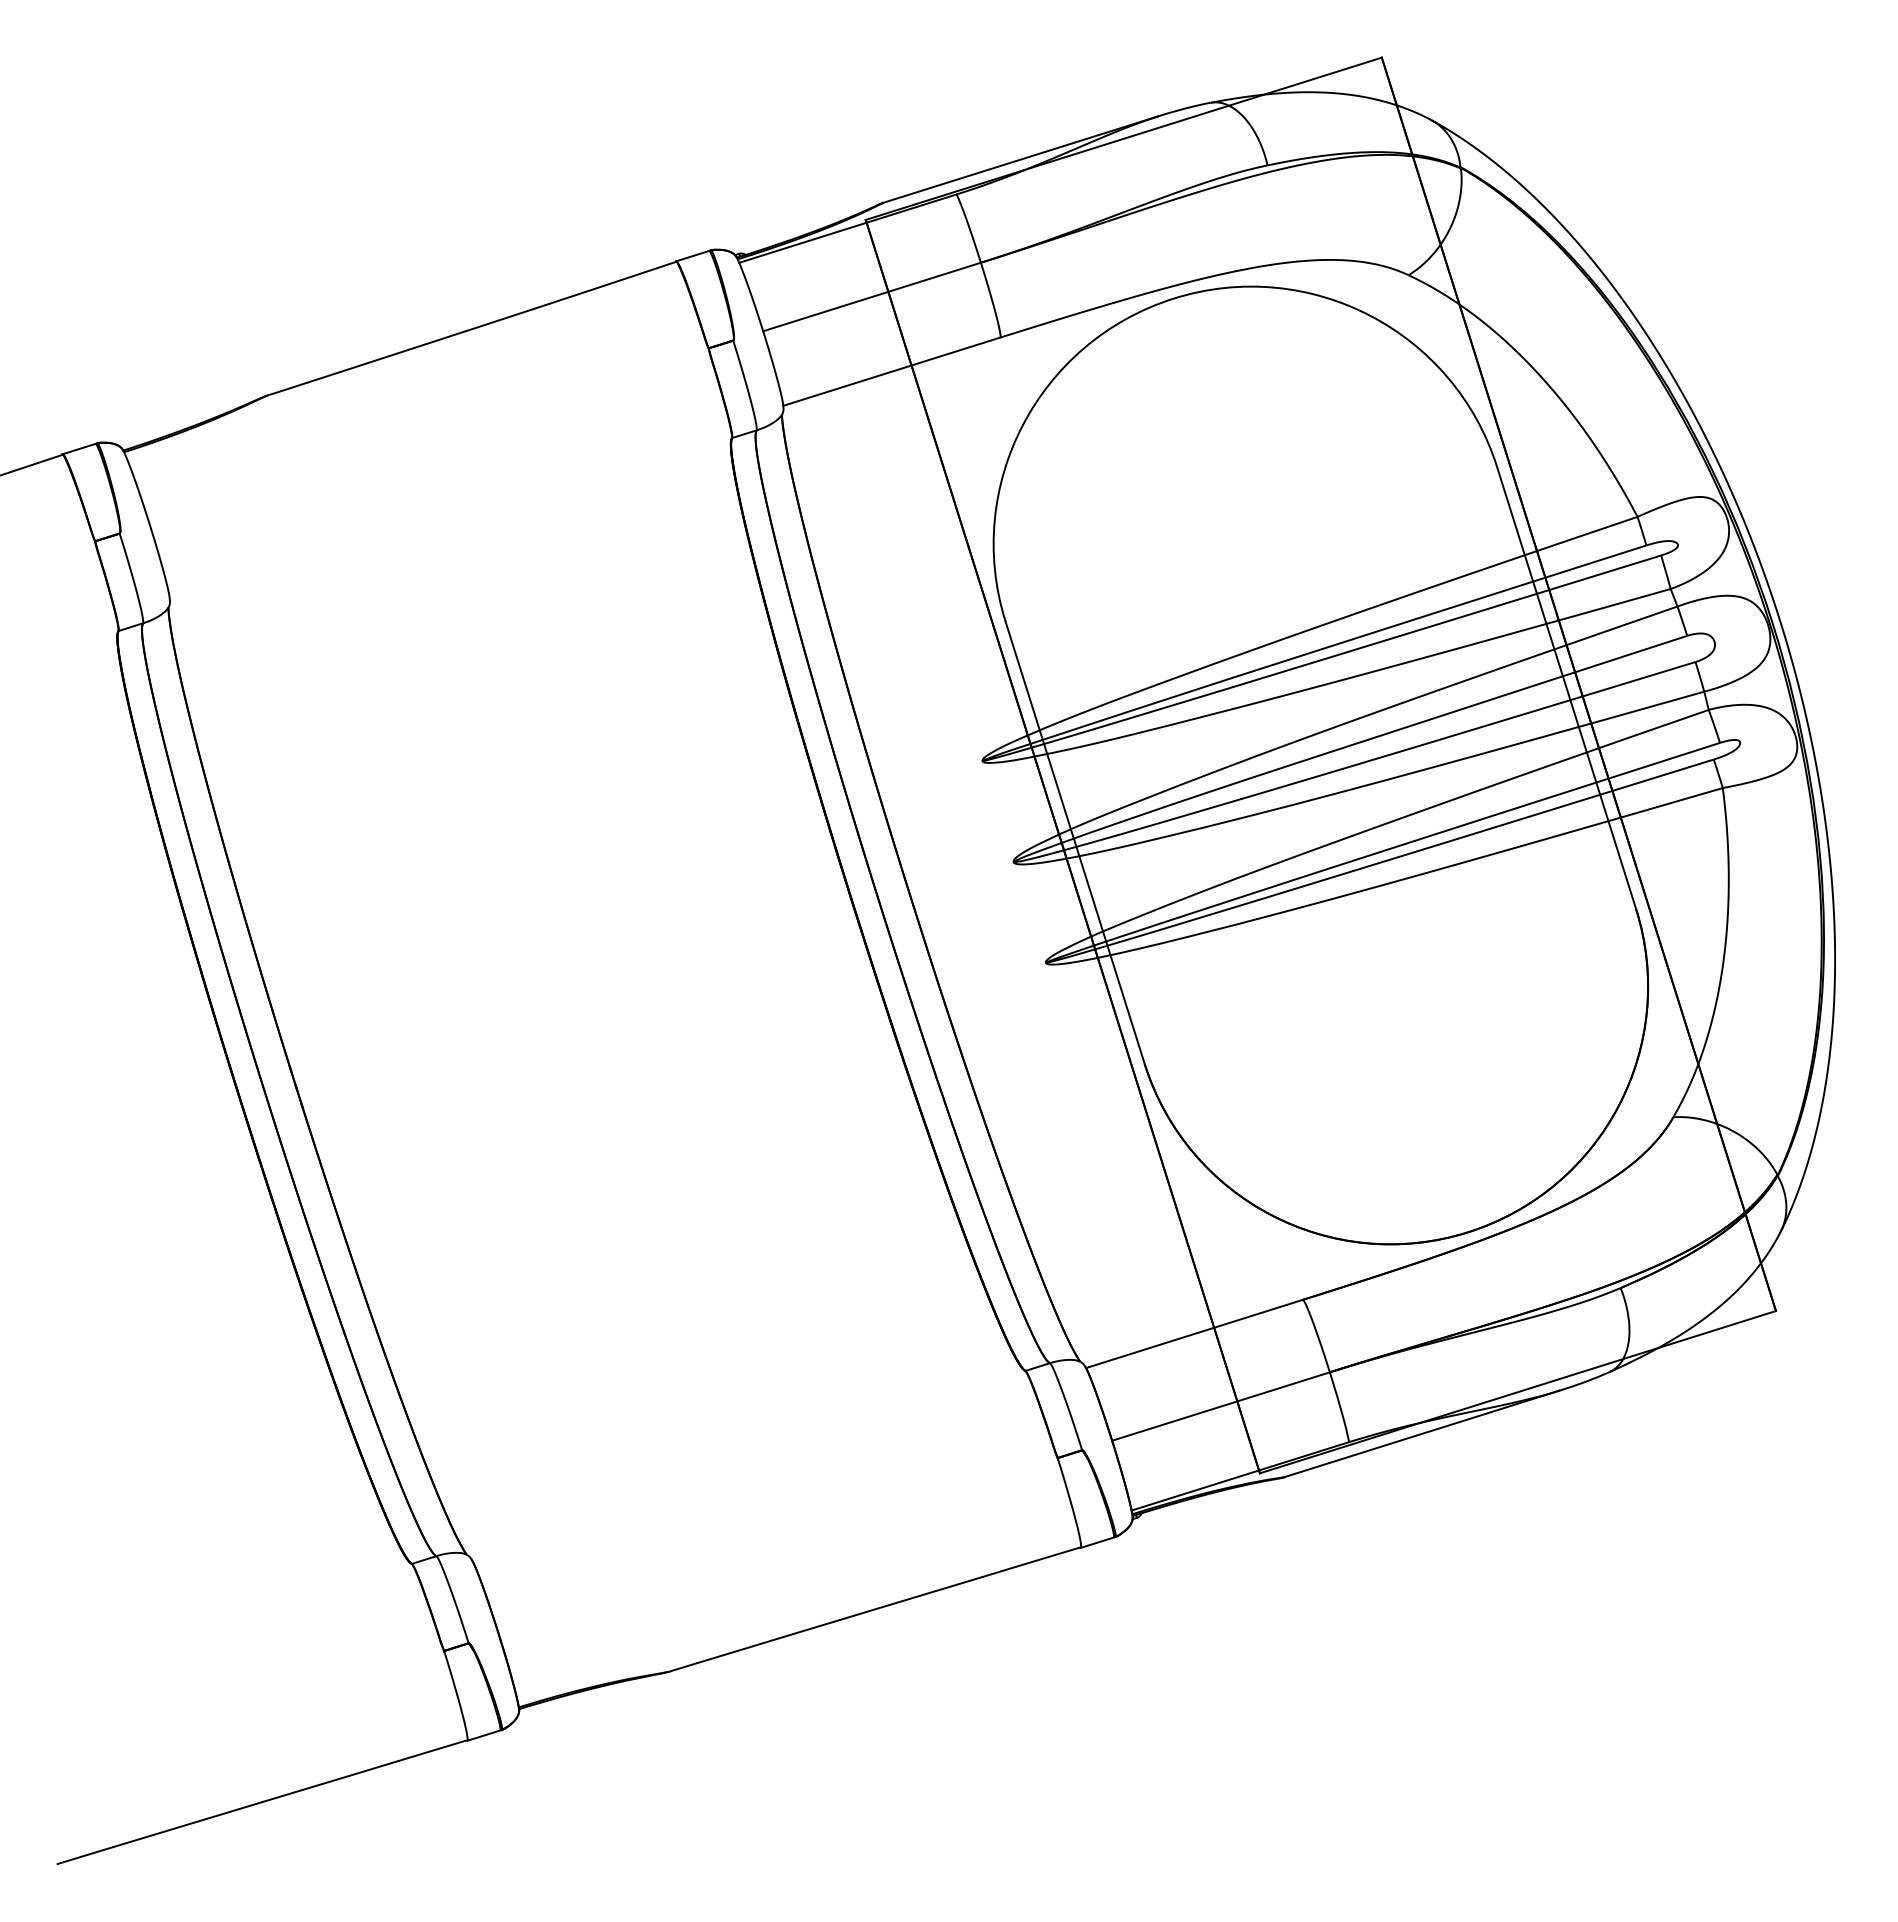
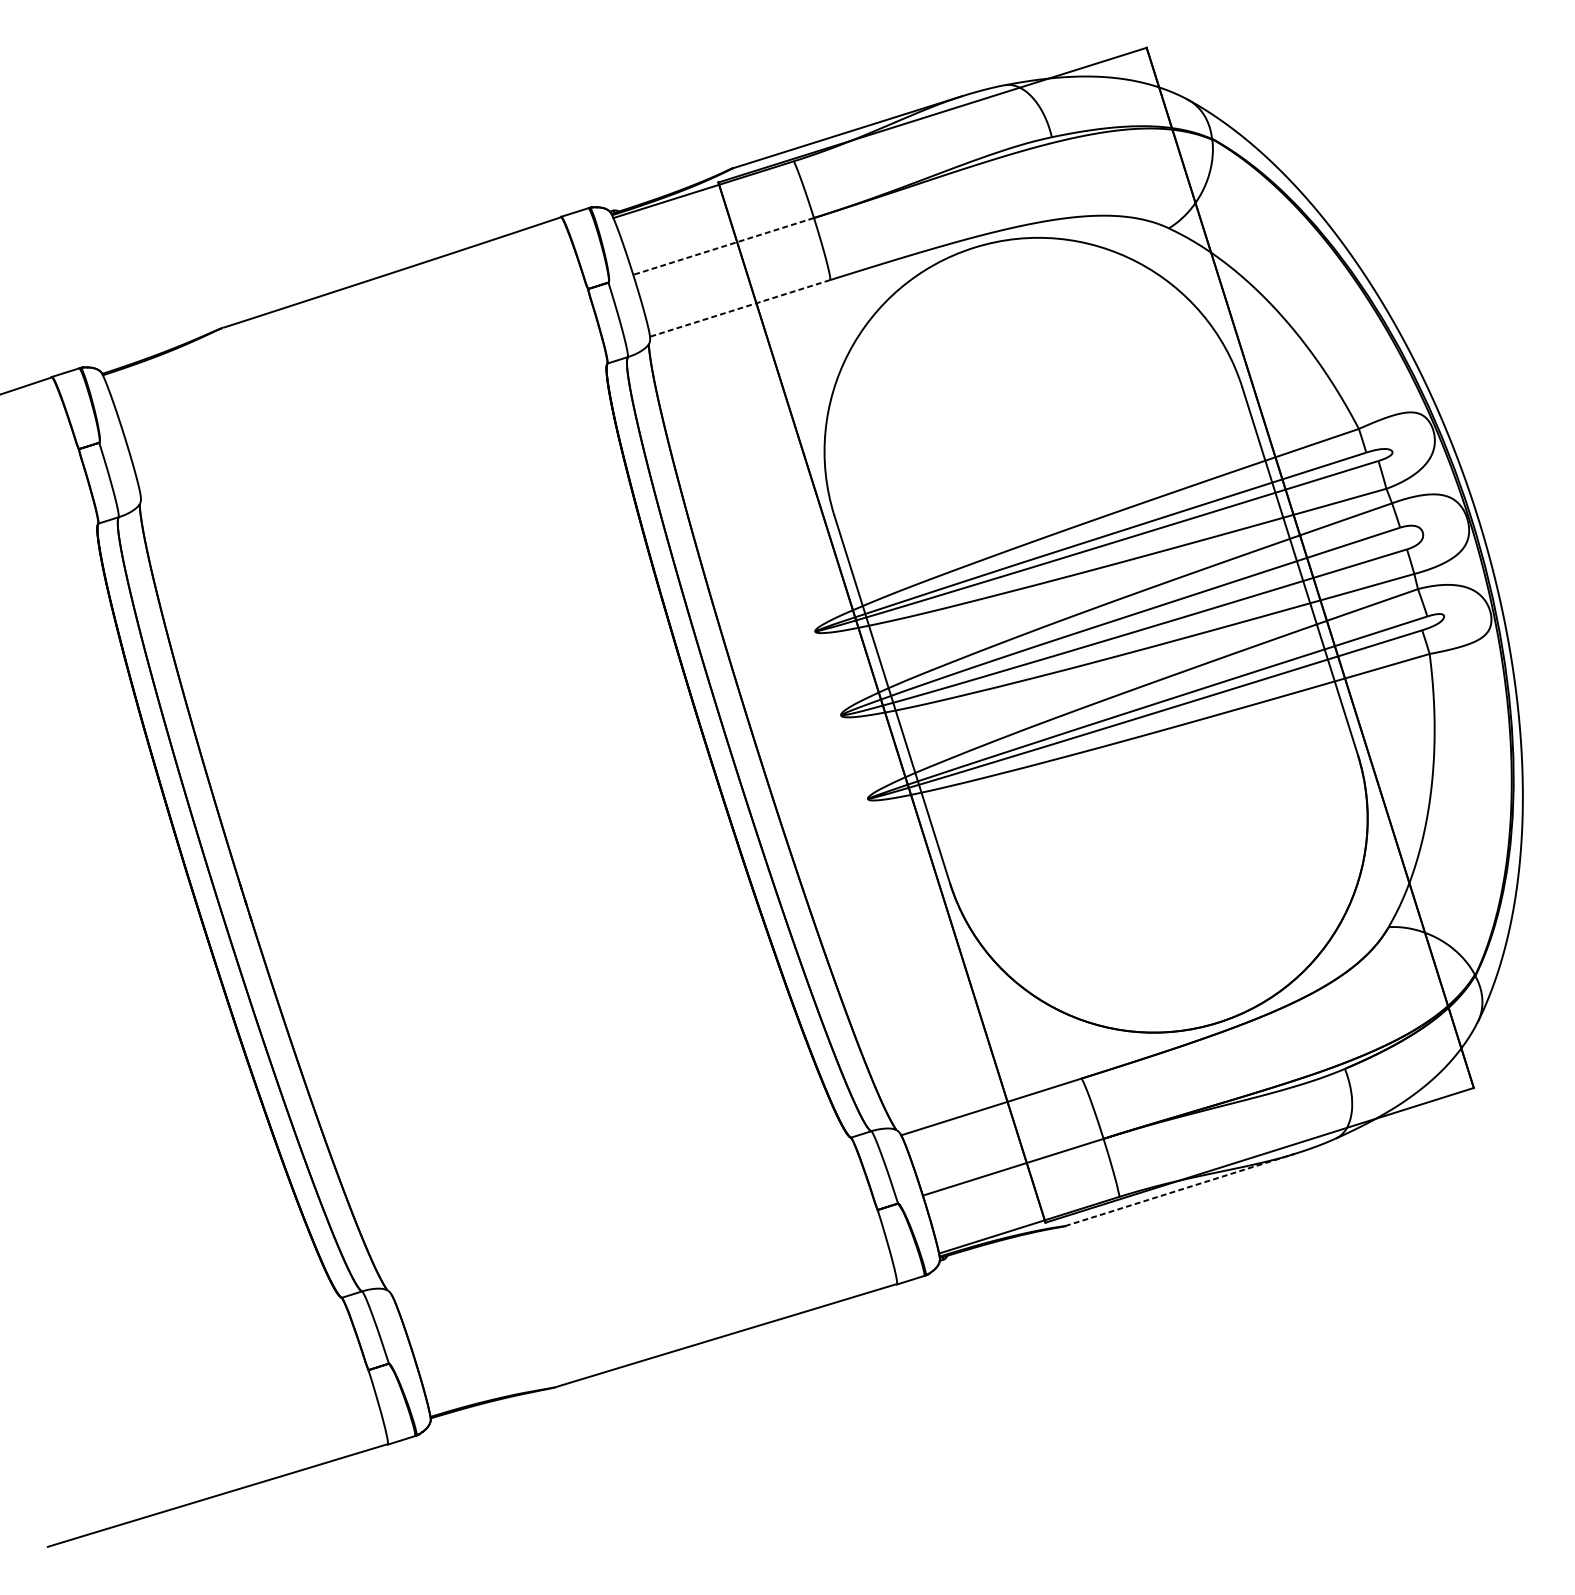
line: (871, 297) -> (723, 246), solid -> dashed
line: (891, 371) -> (739, 308), solid -> dashed
line: (1421, 1433) -> (1179, 1189), solid -> dashed

